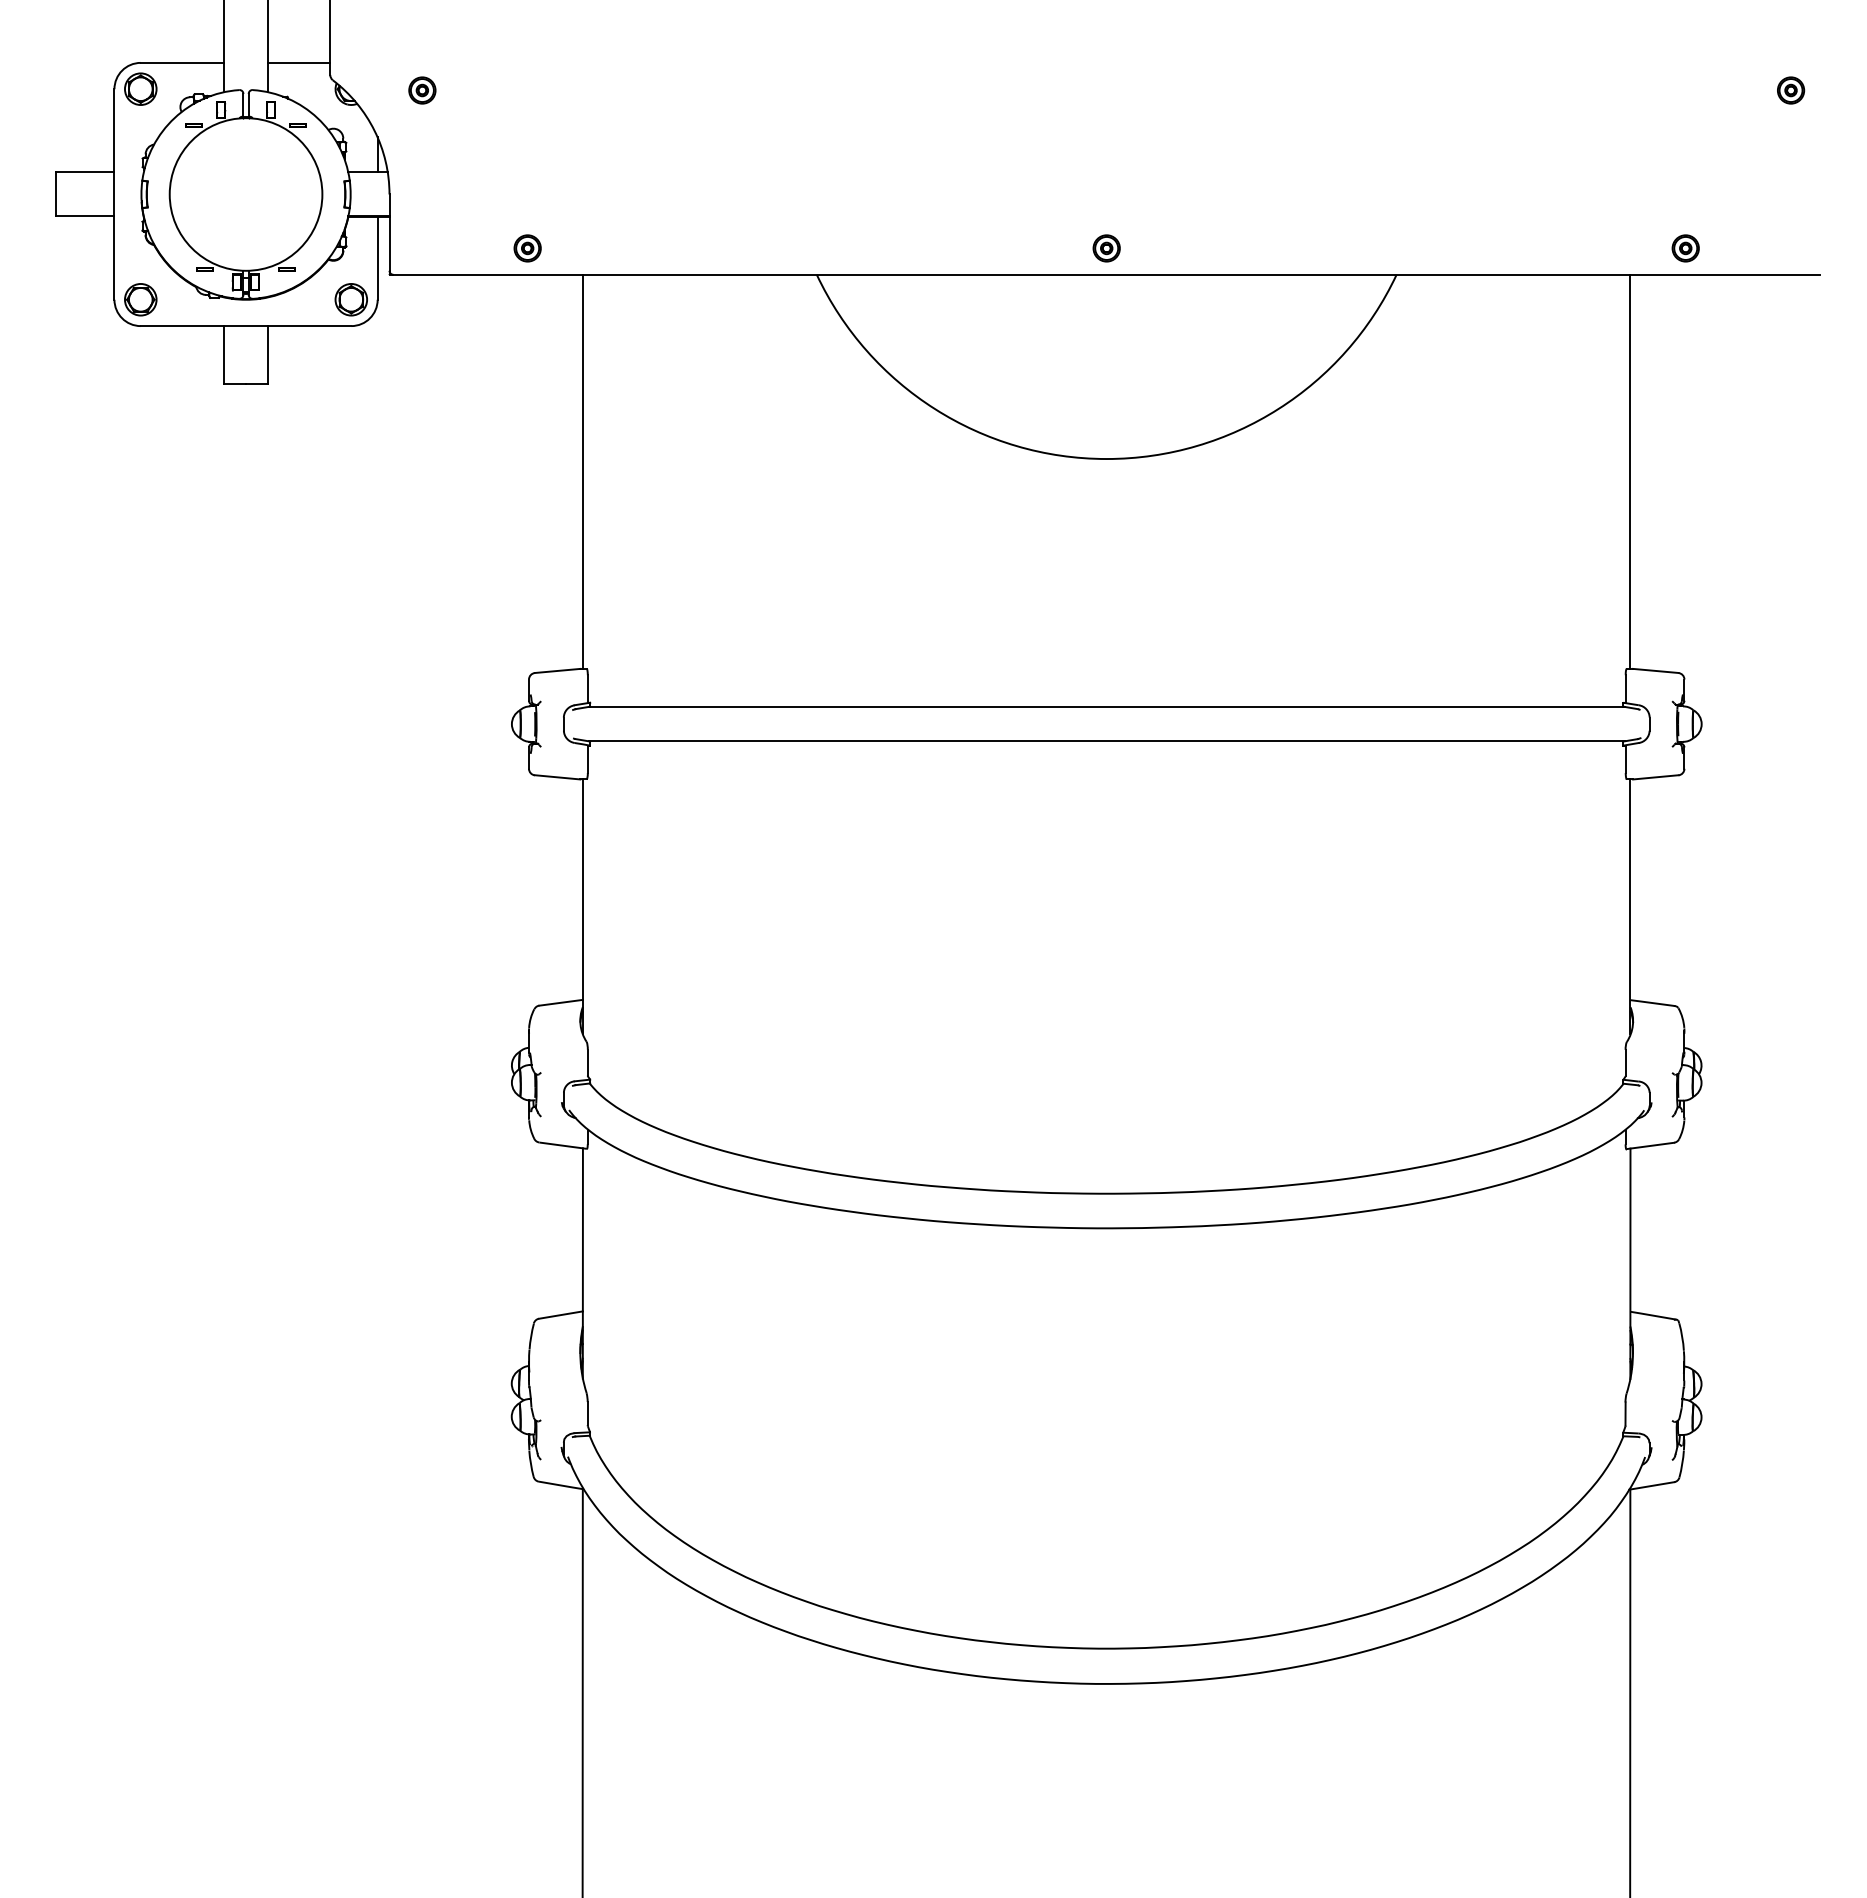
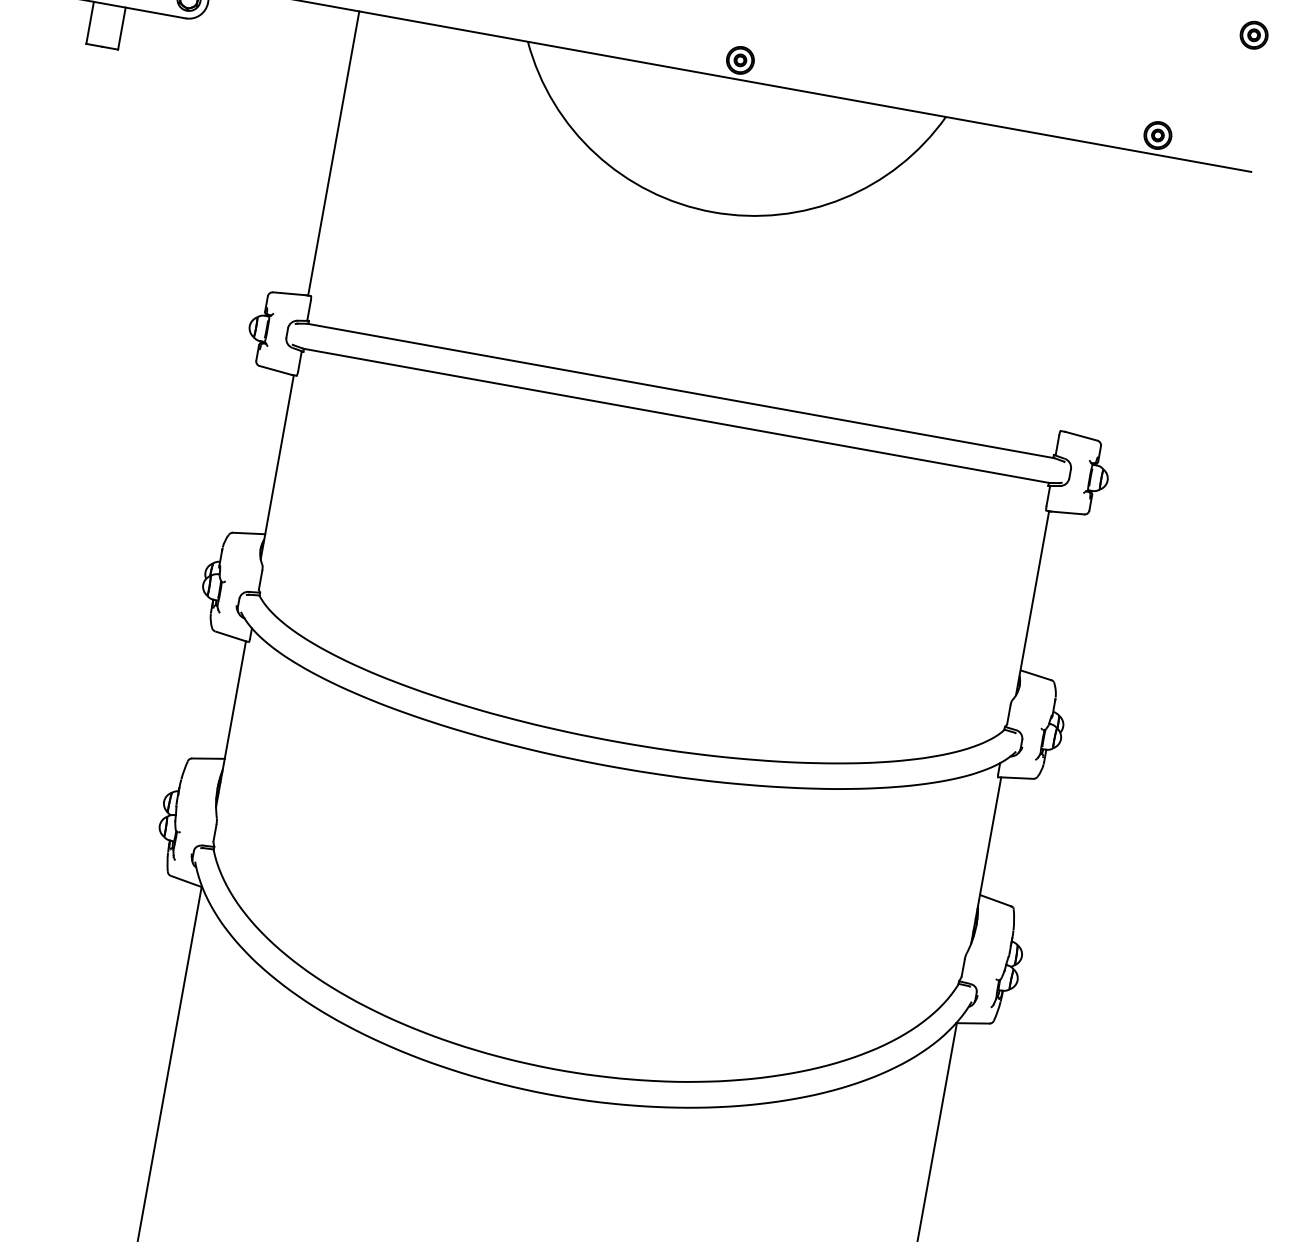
part: (1791, 90) -> (1254, 35), size x1.4
part: (1106, 248) -> (740, 60), size x1.4
part: (1685, 248) -> (1157, 135), size x1.4
line: (1630, 471) -> (1089, 289), removed

